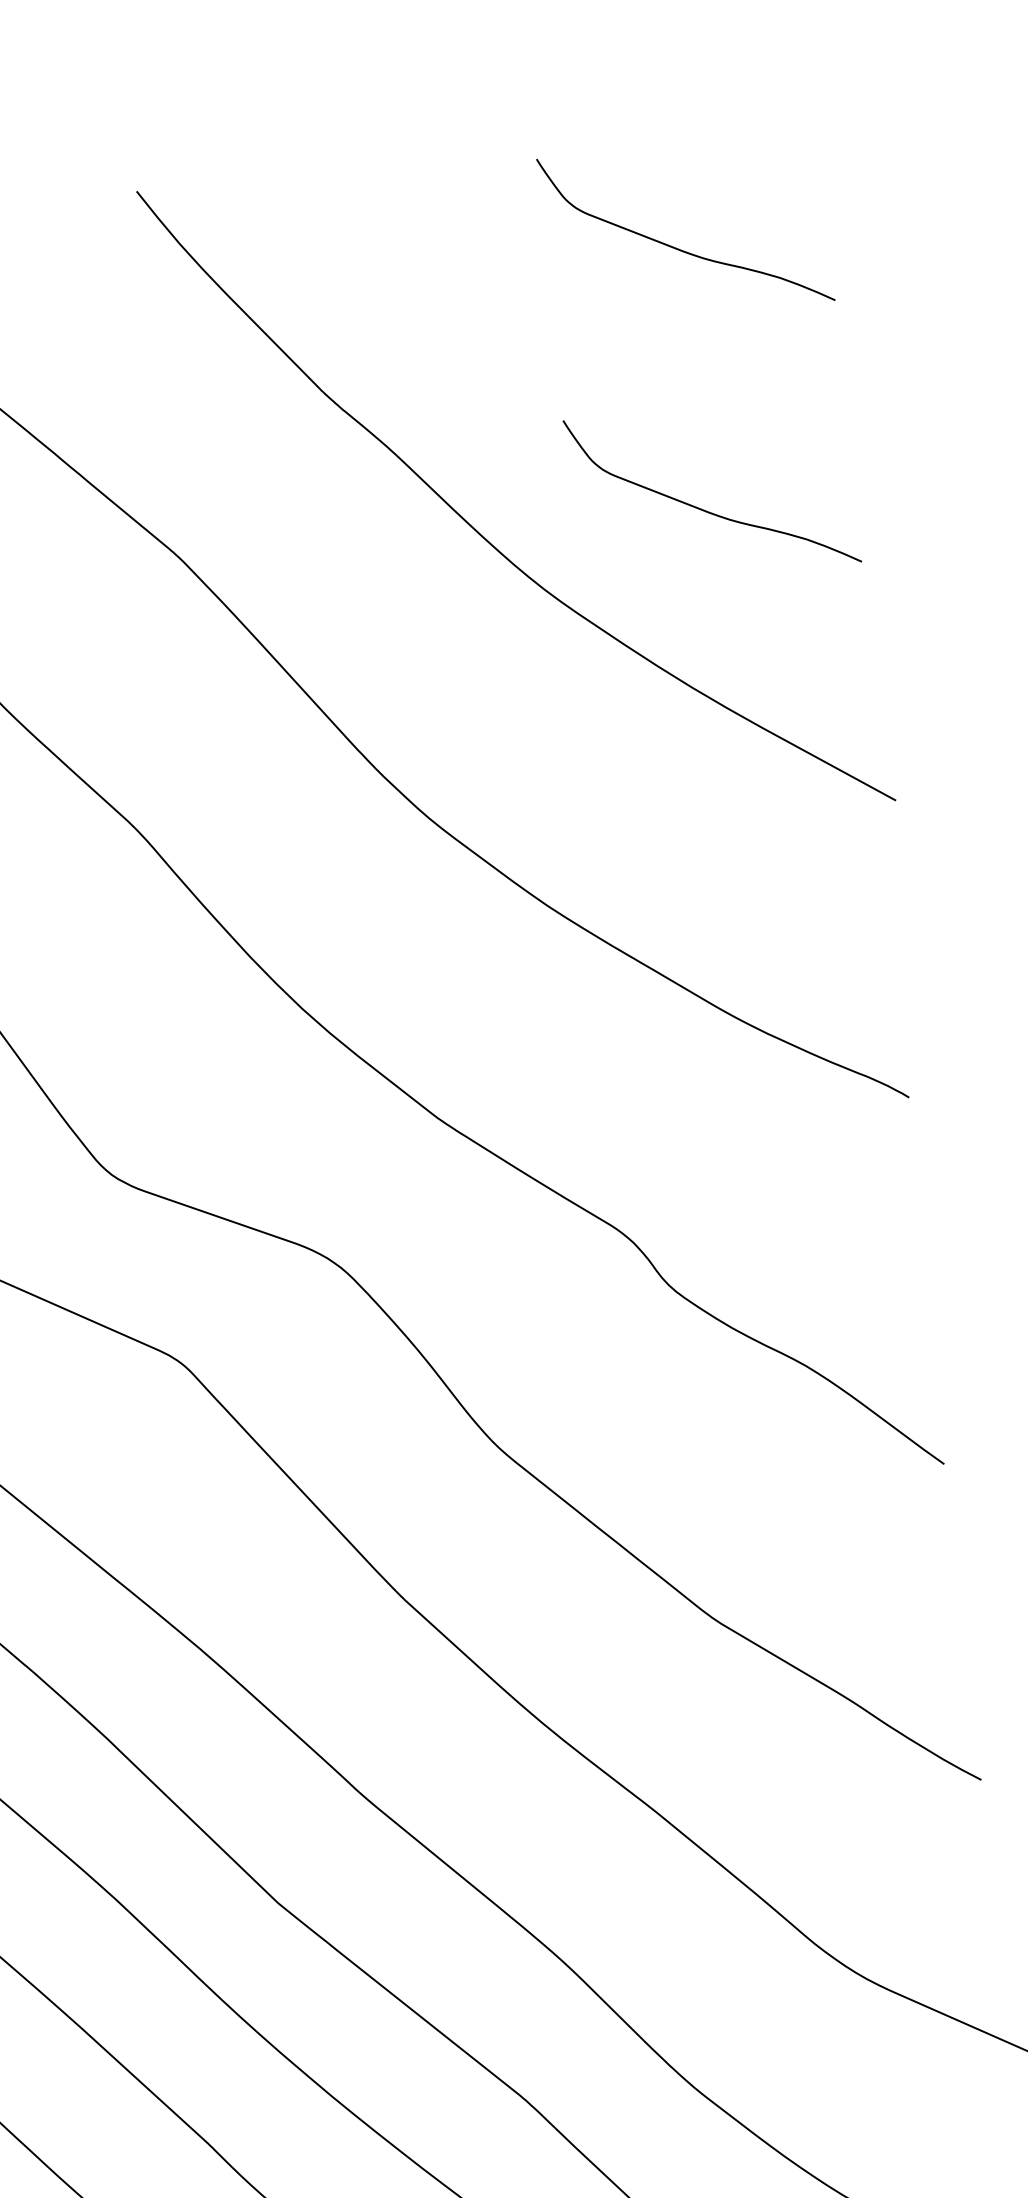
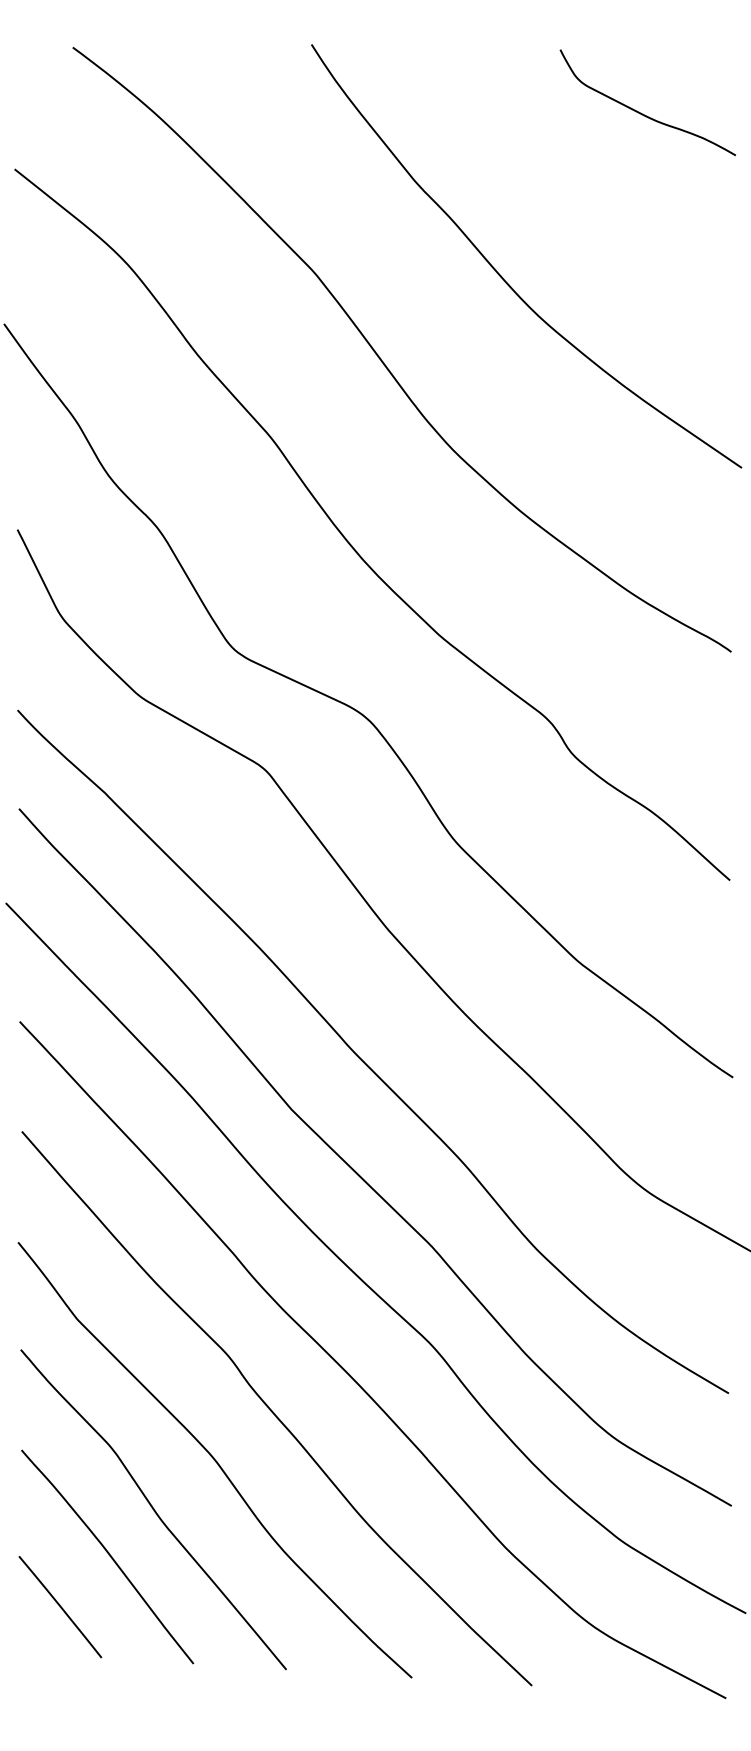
curve: (700, 506) -> (639, 274), removed

